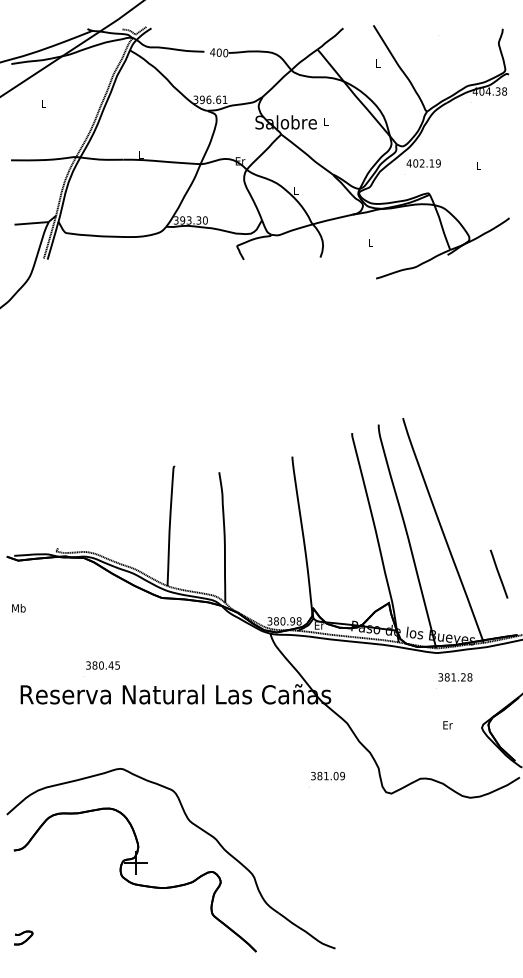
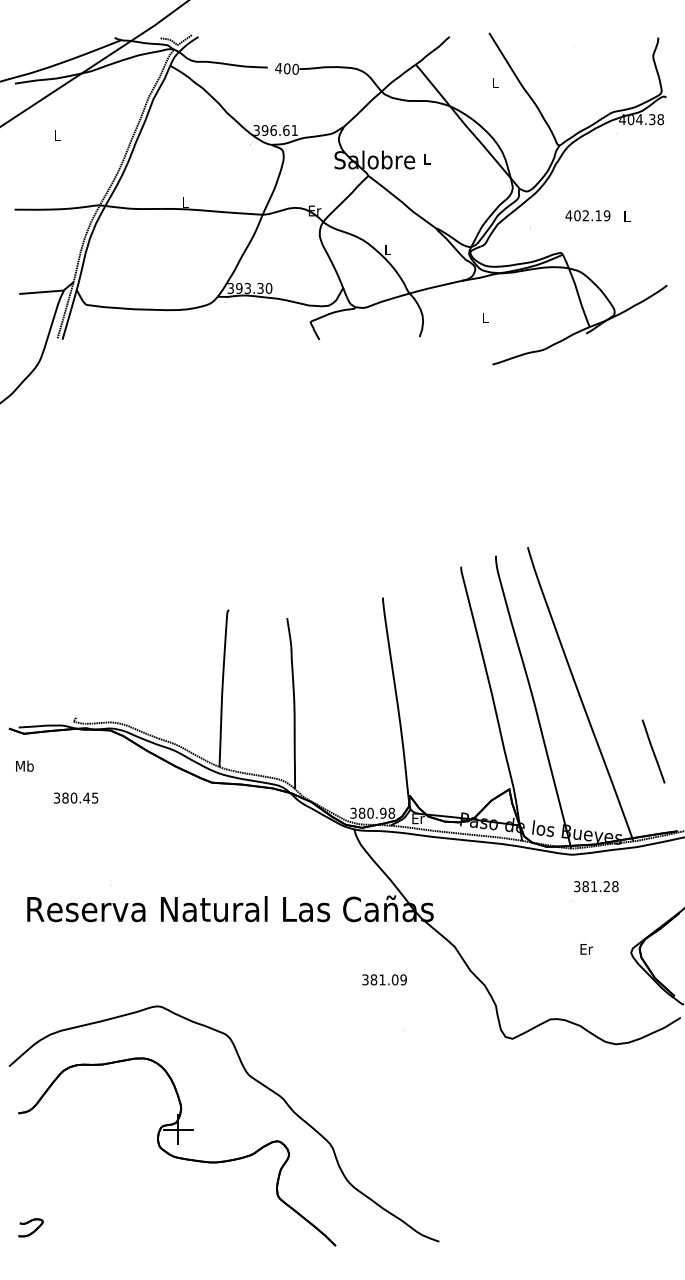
text: (423, 163) -> (587, 215), moved
text: (18, 607) -> (24, 765), moved
text: (102, 665) -> (75, 797), moved
text: (327, 775) -> (384, 979), moved

